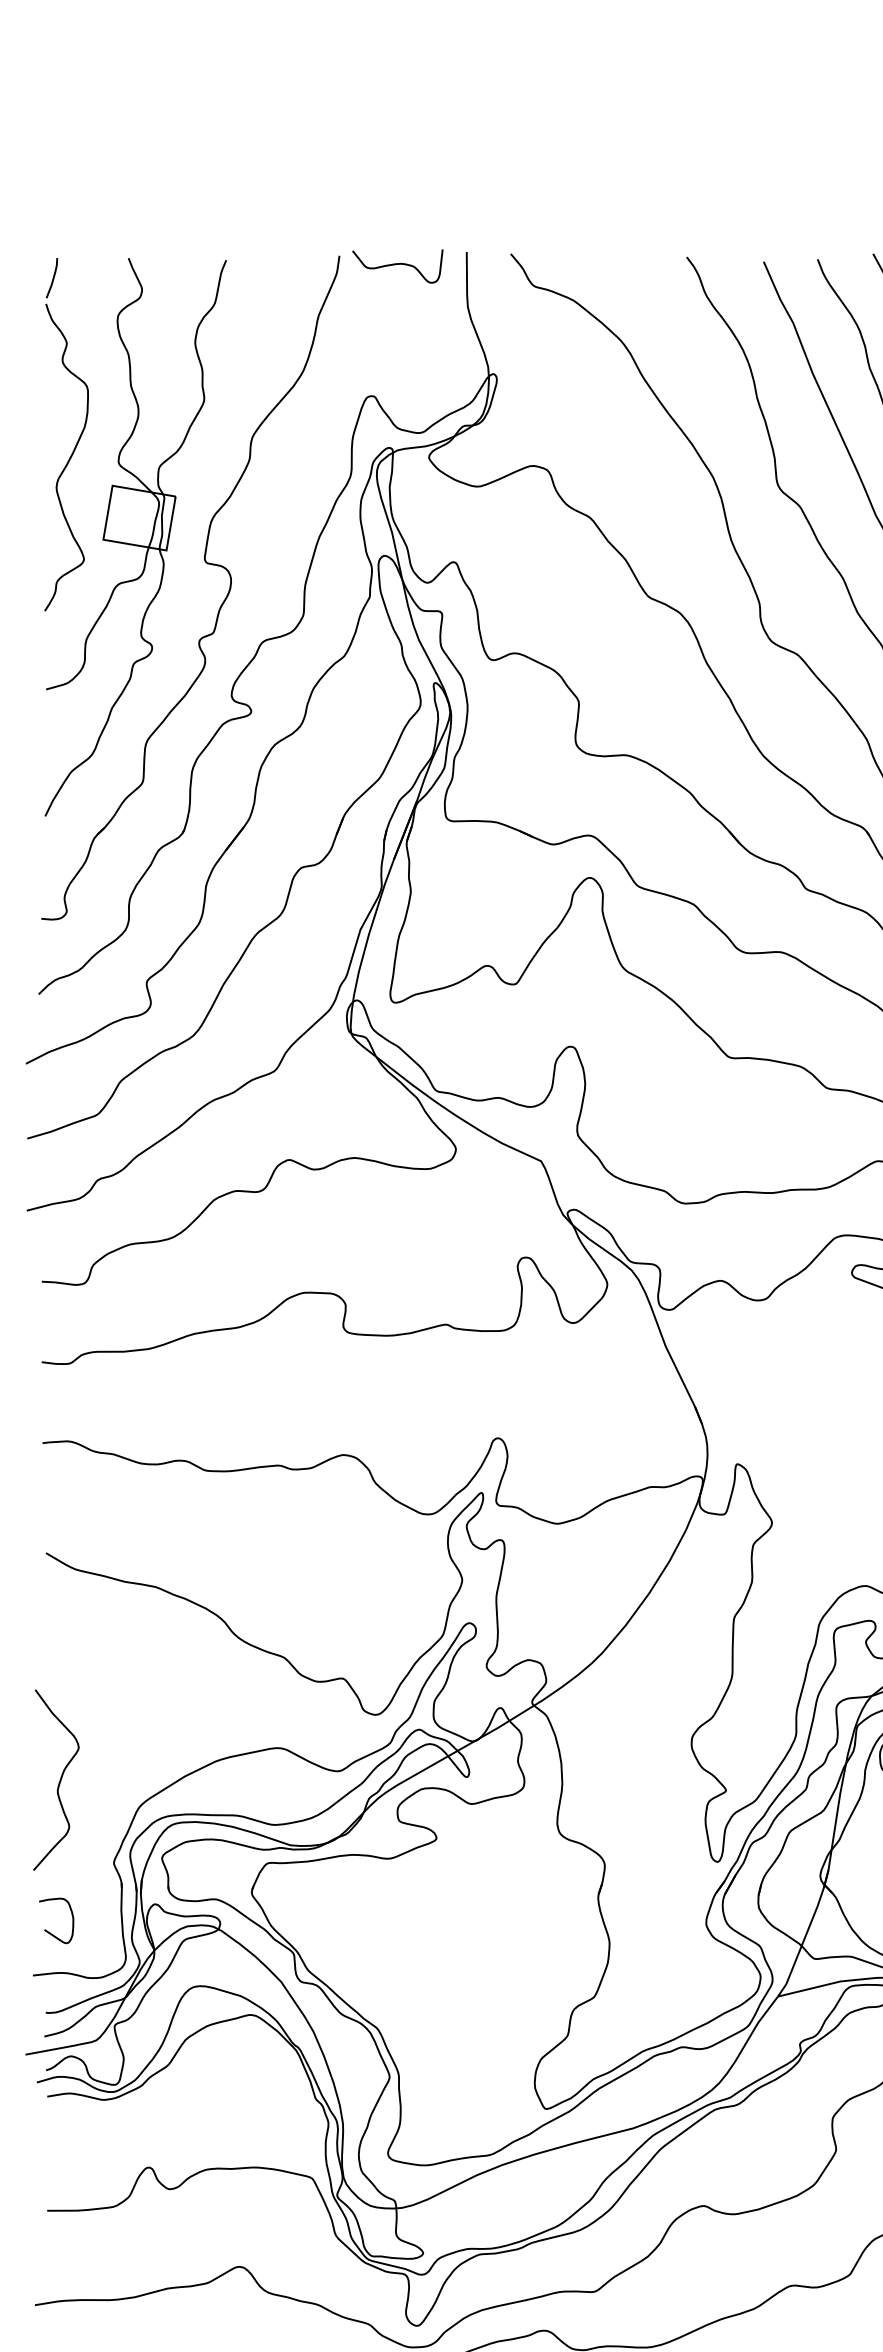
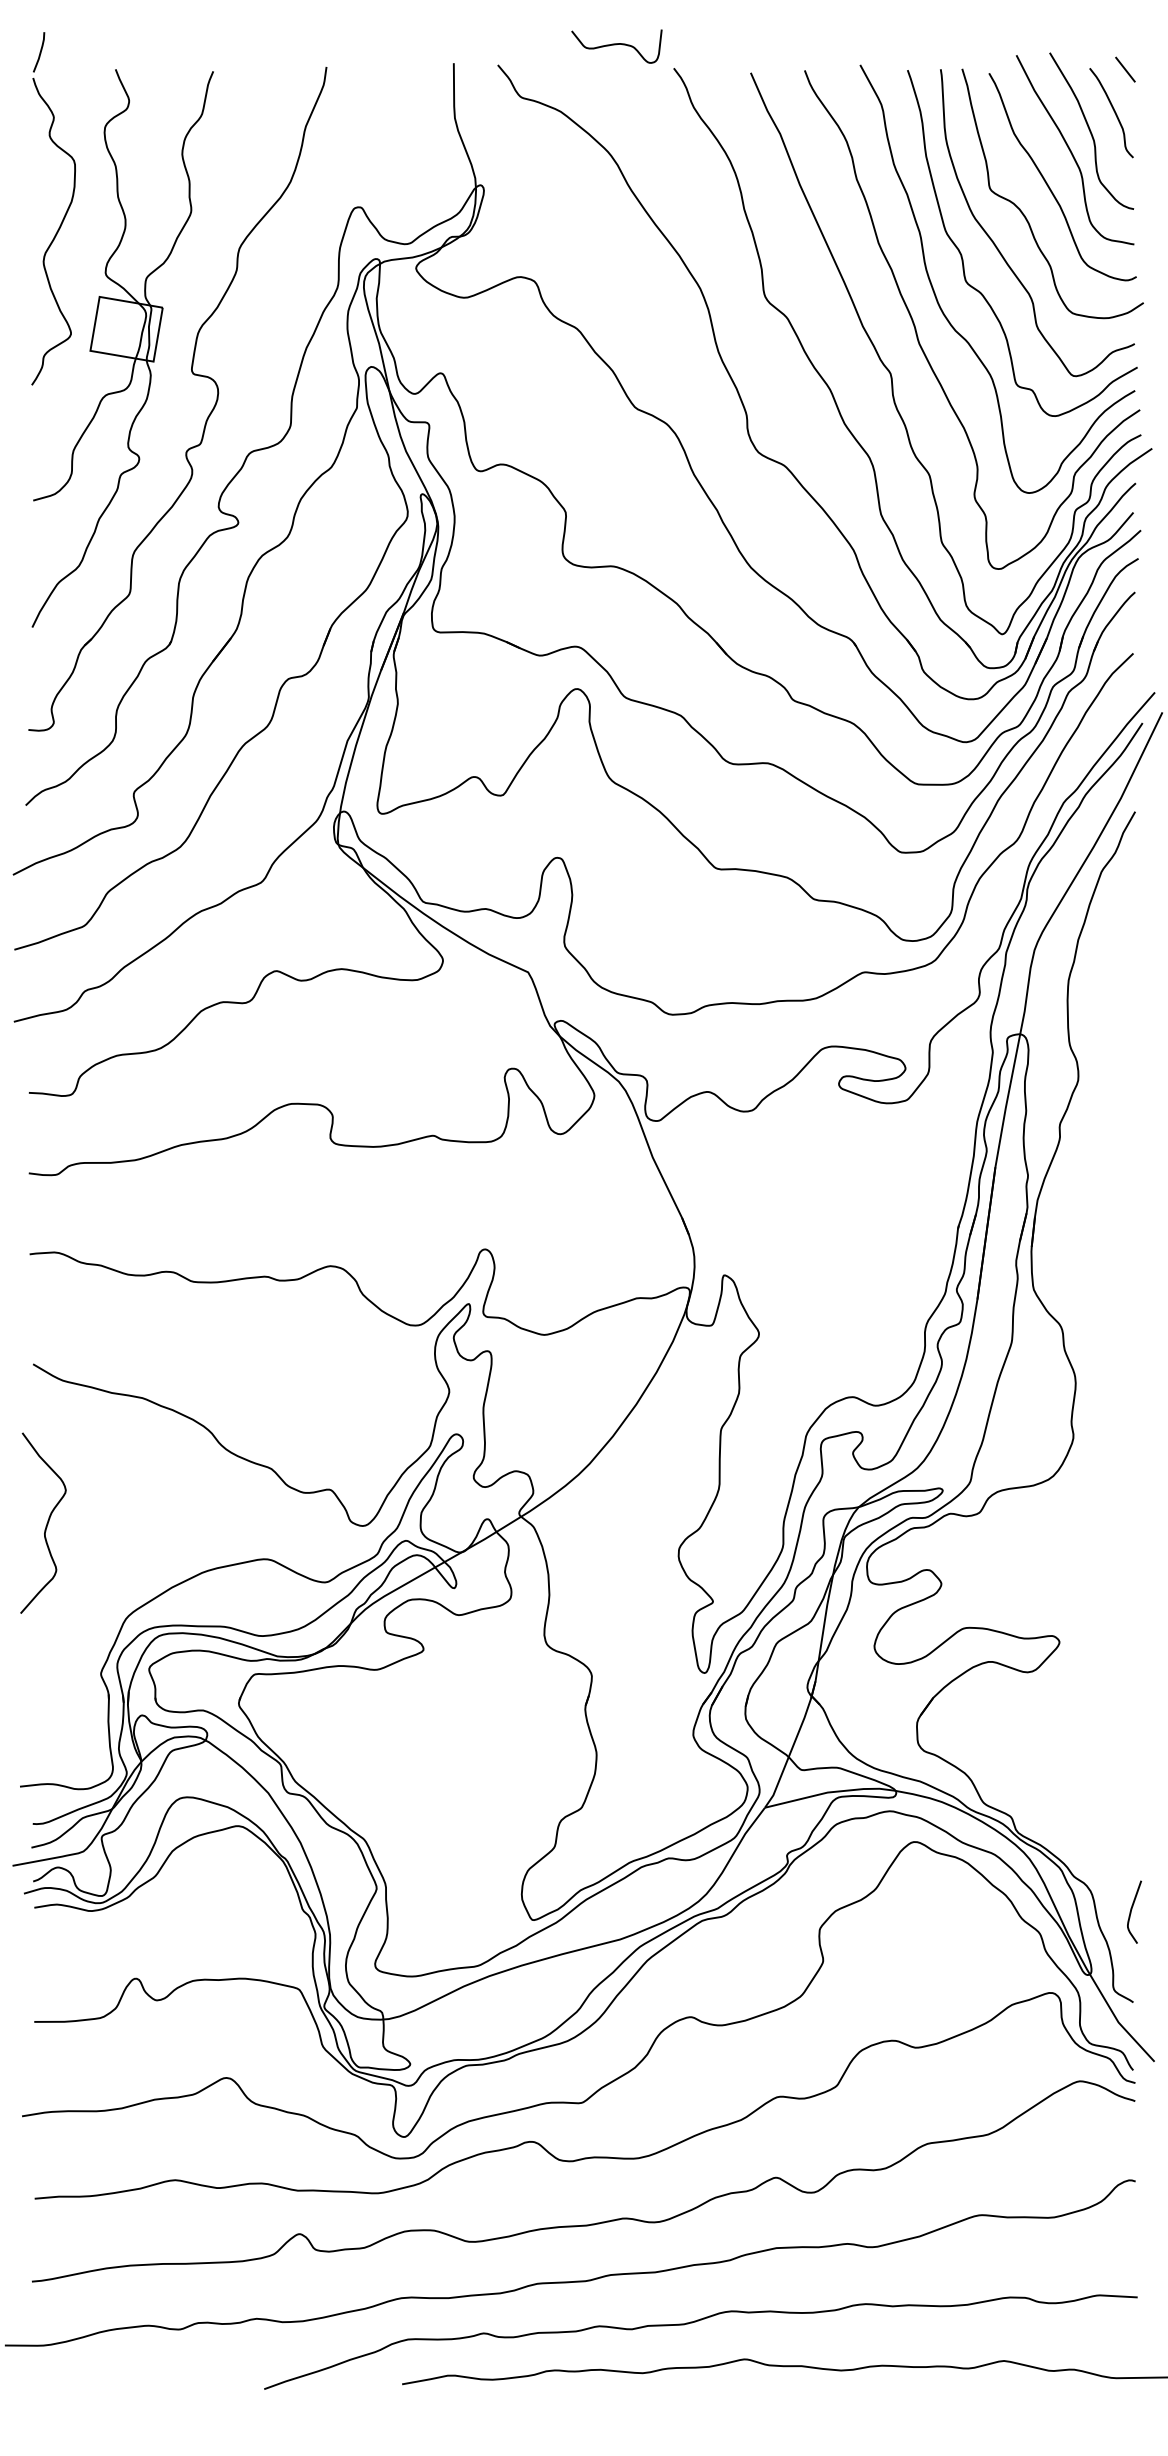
curve: (397, 265) -> (616, 45), moved
part: (77, 440) -> (64, 214), moved
curve: (59, 1780) -> (46, 1523), moved
curve: (50, 1932) -> (37, 1743), removed

